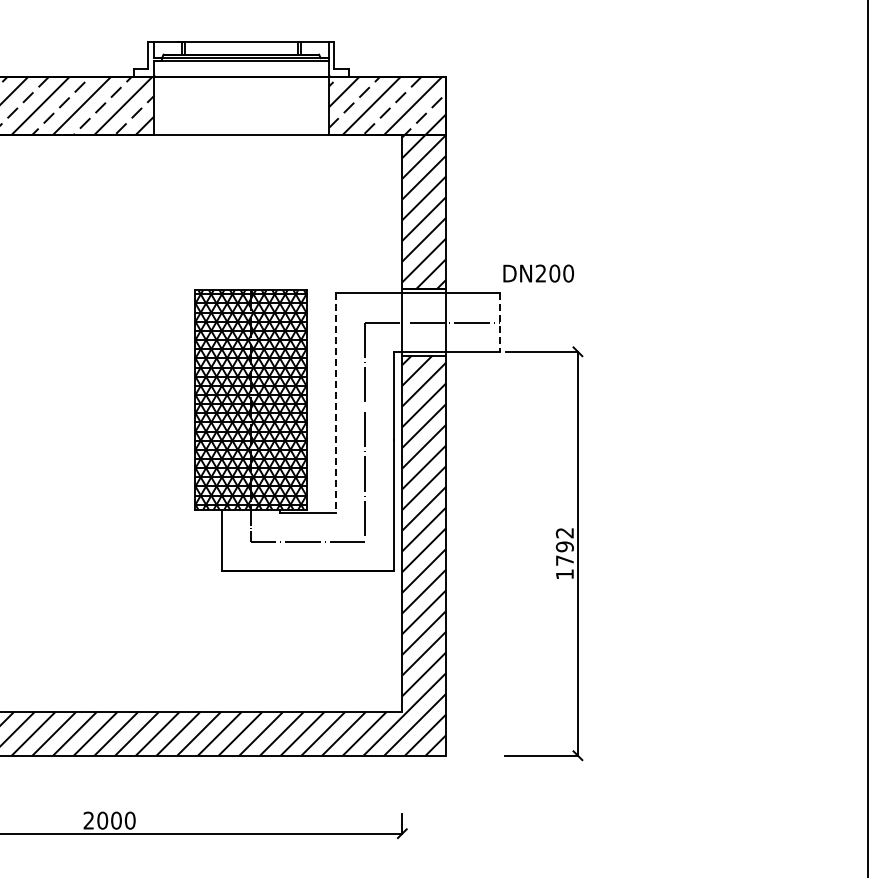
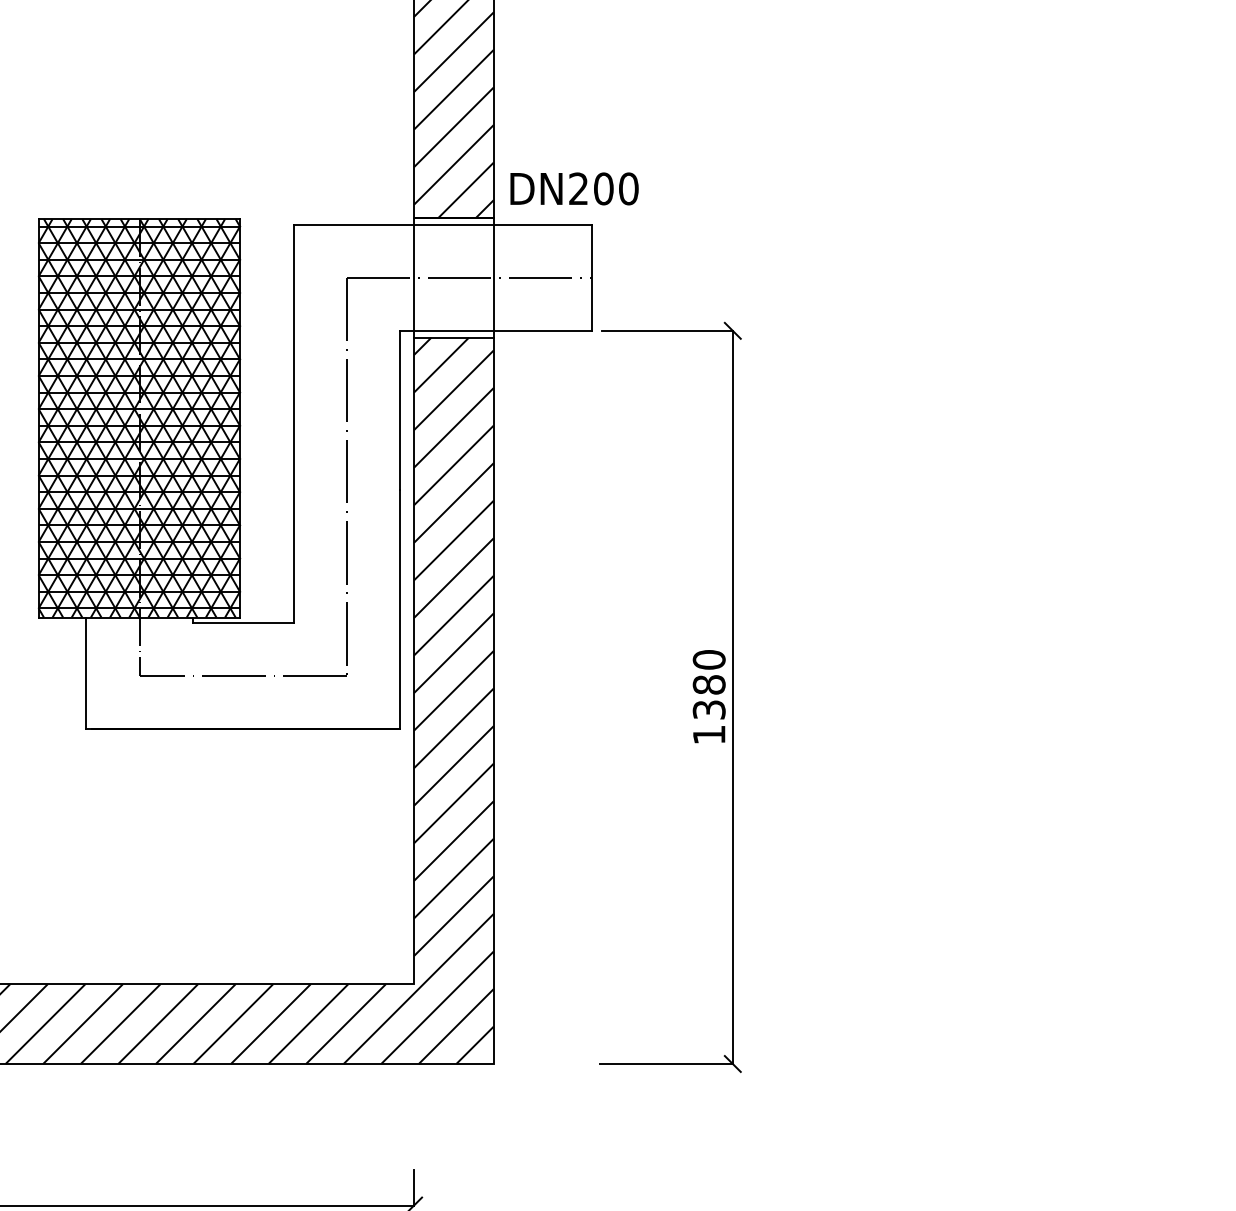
text: (538, 273) -> (574, 188), moved
line: (500, 323) -> (592, 279), dashed -> solid
line: (335, 403) -> (292, 424), dashed -> solid
text: (564, 546) -> (708, 684), 1792 -> 1380

